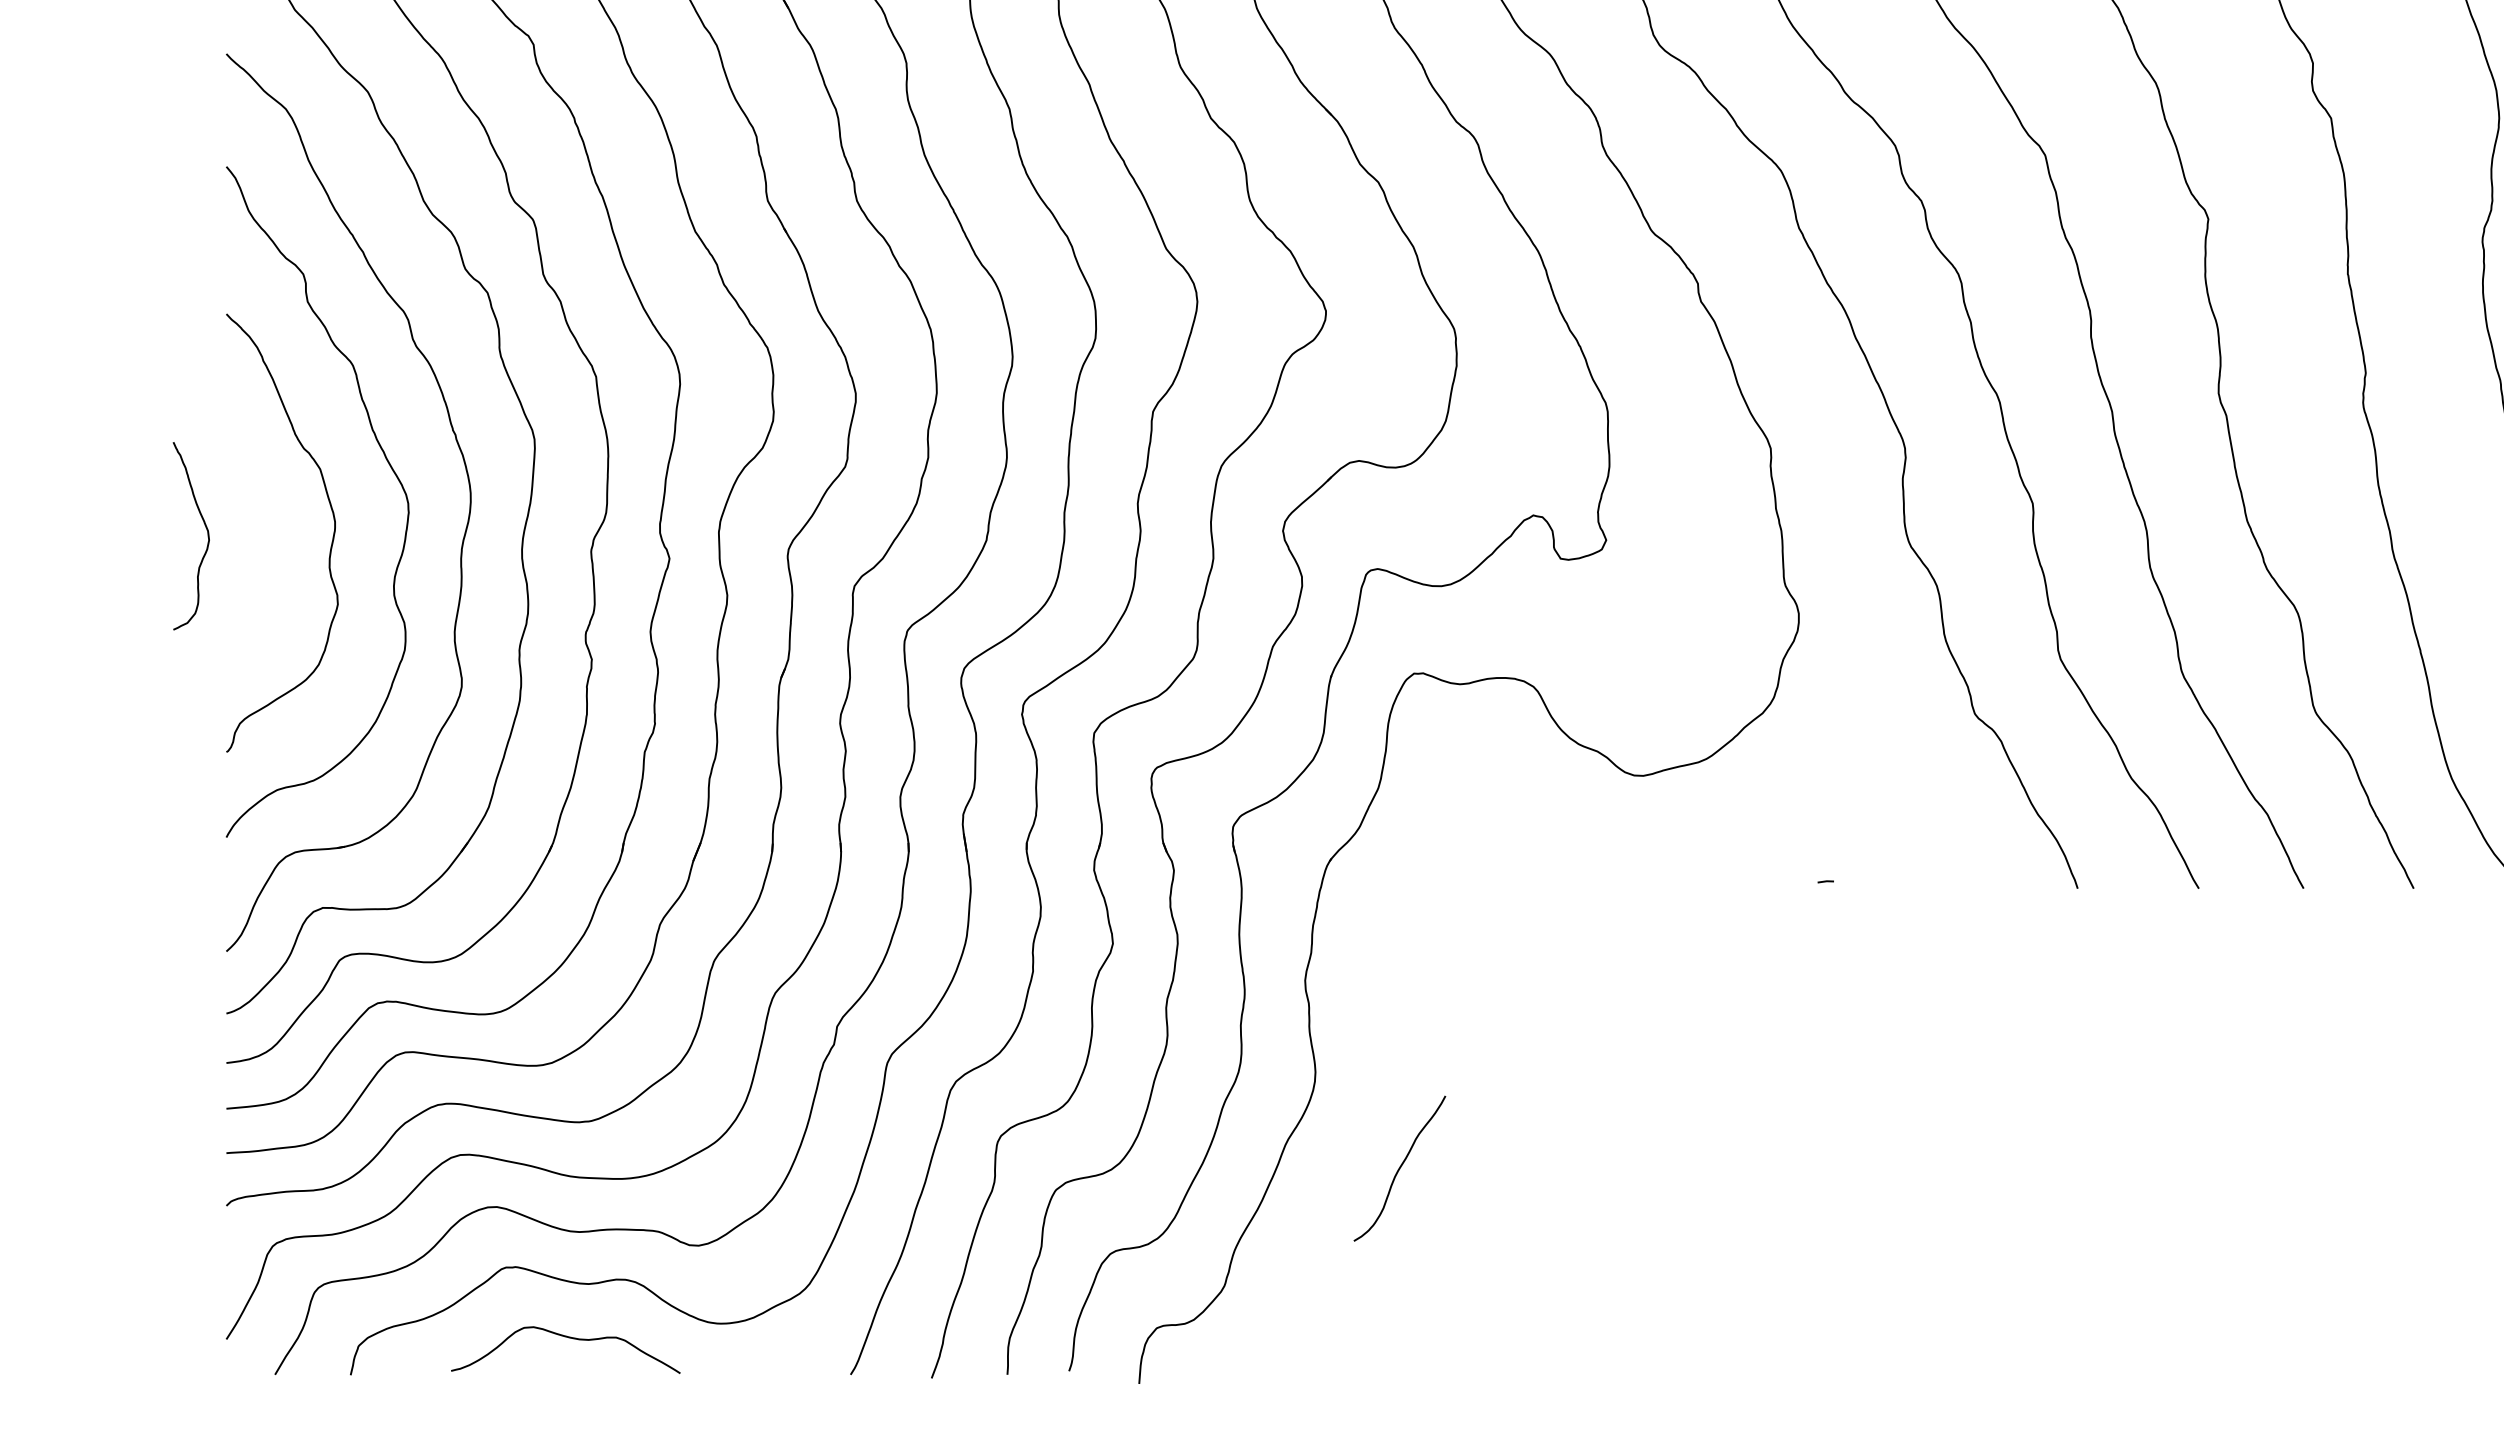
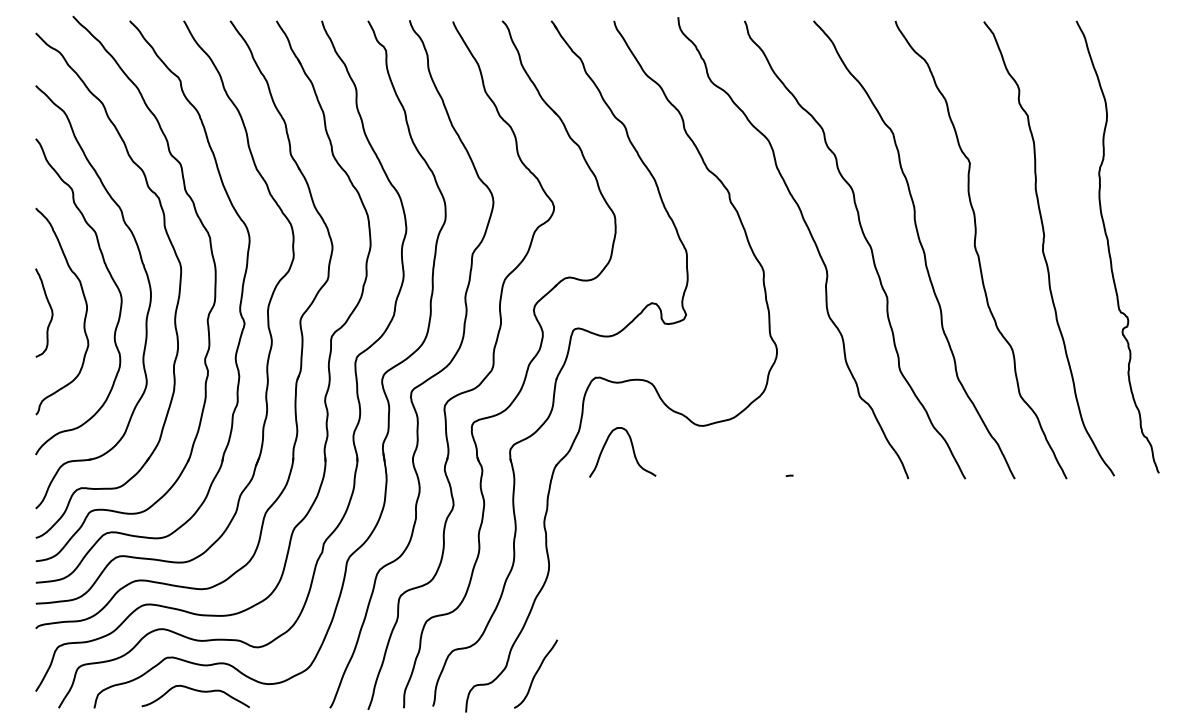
curve: (204, 528) -> (50, 309), moved
curve: (1492, 828) -> (632, 450), added
curve: (1399, 1167) -> (535, 673), moved

